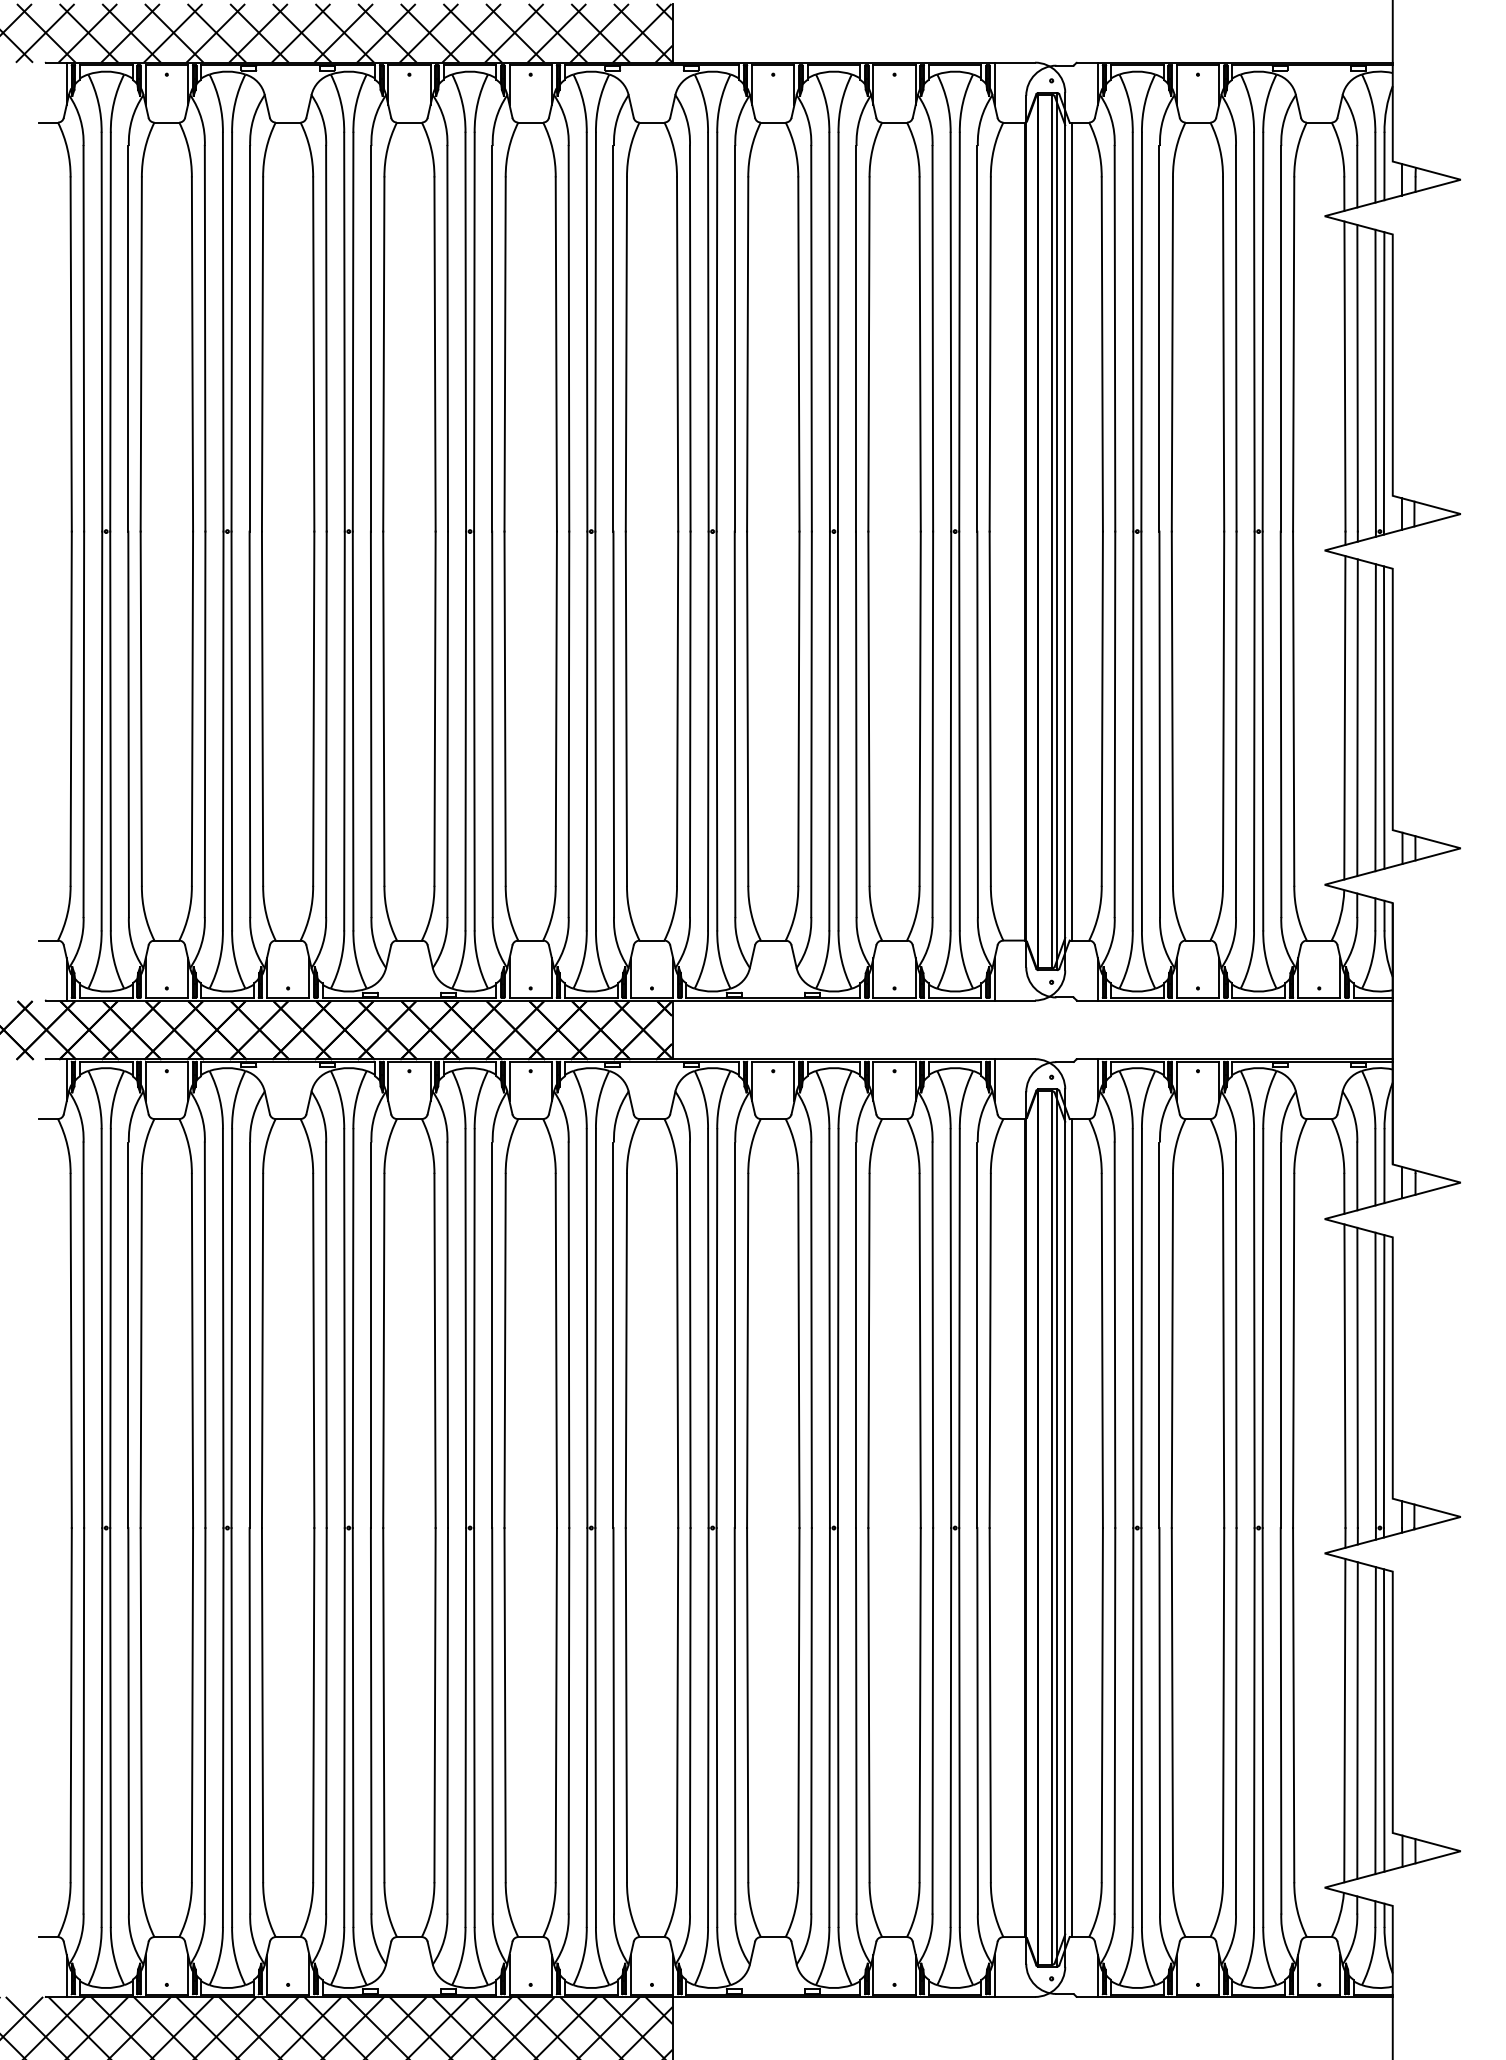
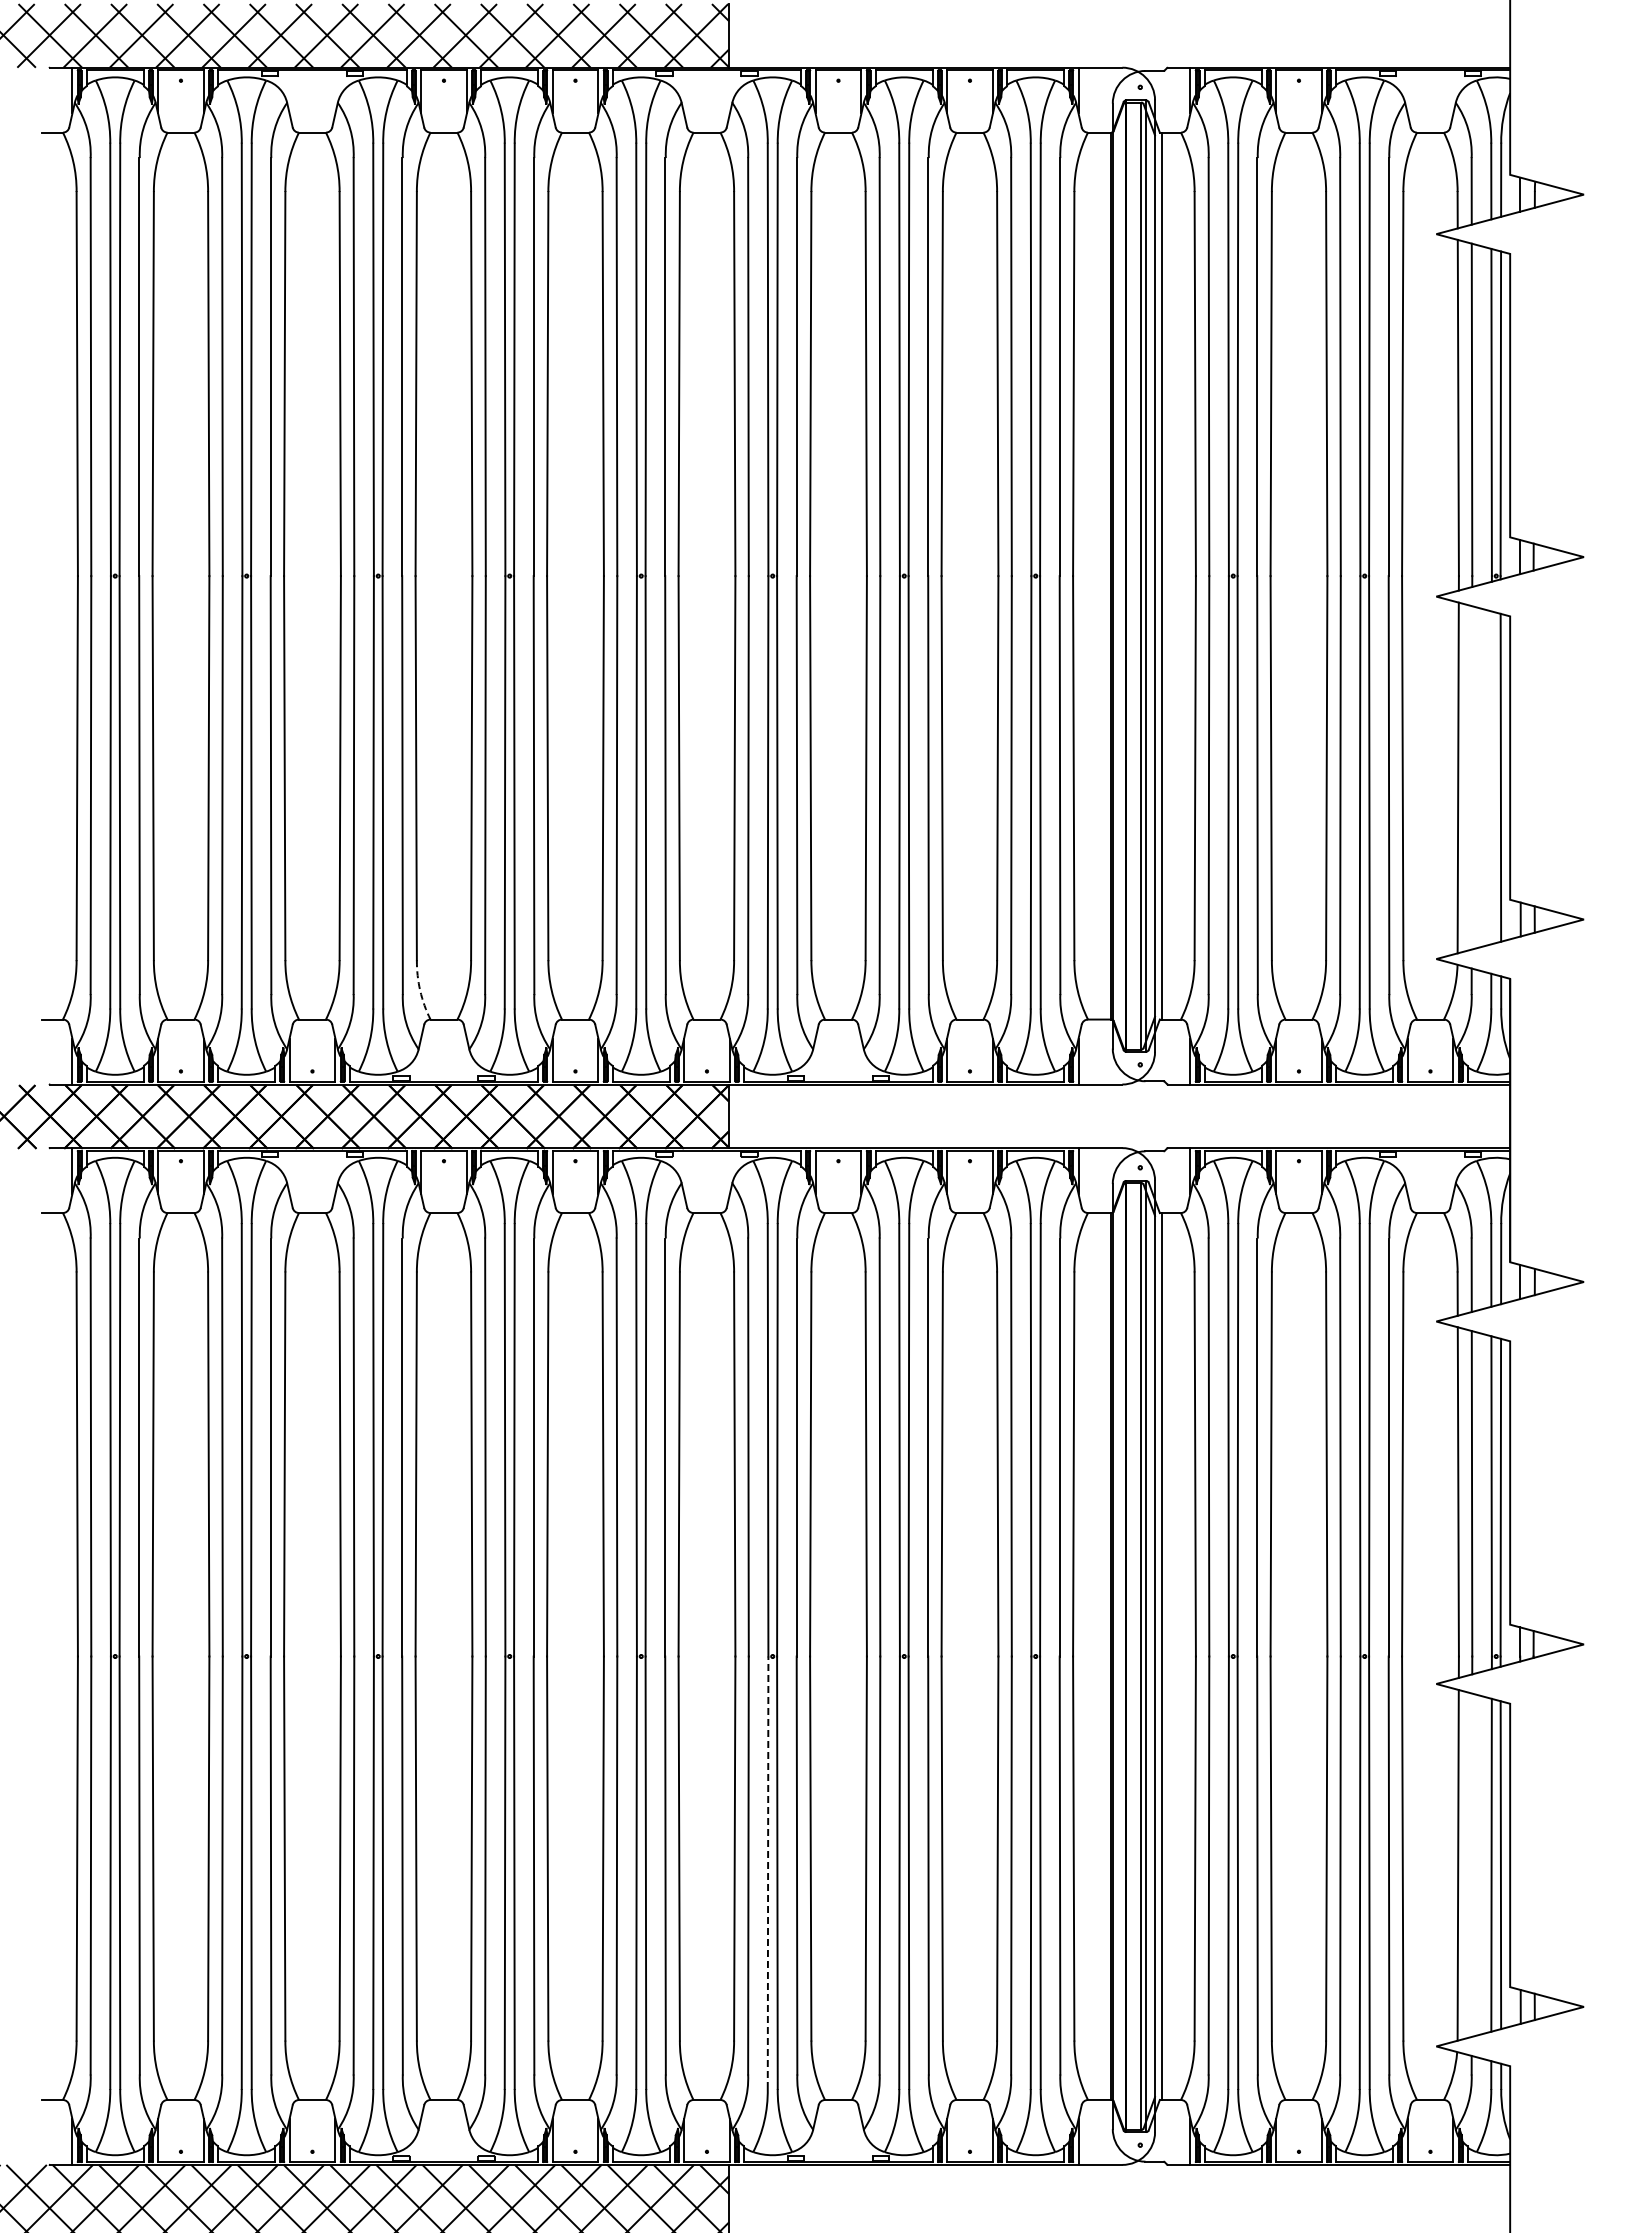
line: (1357, 717) -> (1471, 777), removed
line: (1375, 717) -> (1491, 777), removed
arc: (387, 913) -> (420, 990), solid -> dashed
line: (1357, 1719) -> (1471, 1864), removed
line: (708, 1727) -> (768, 1872), solid -> dashed

